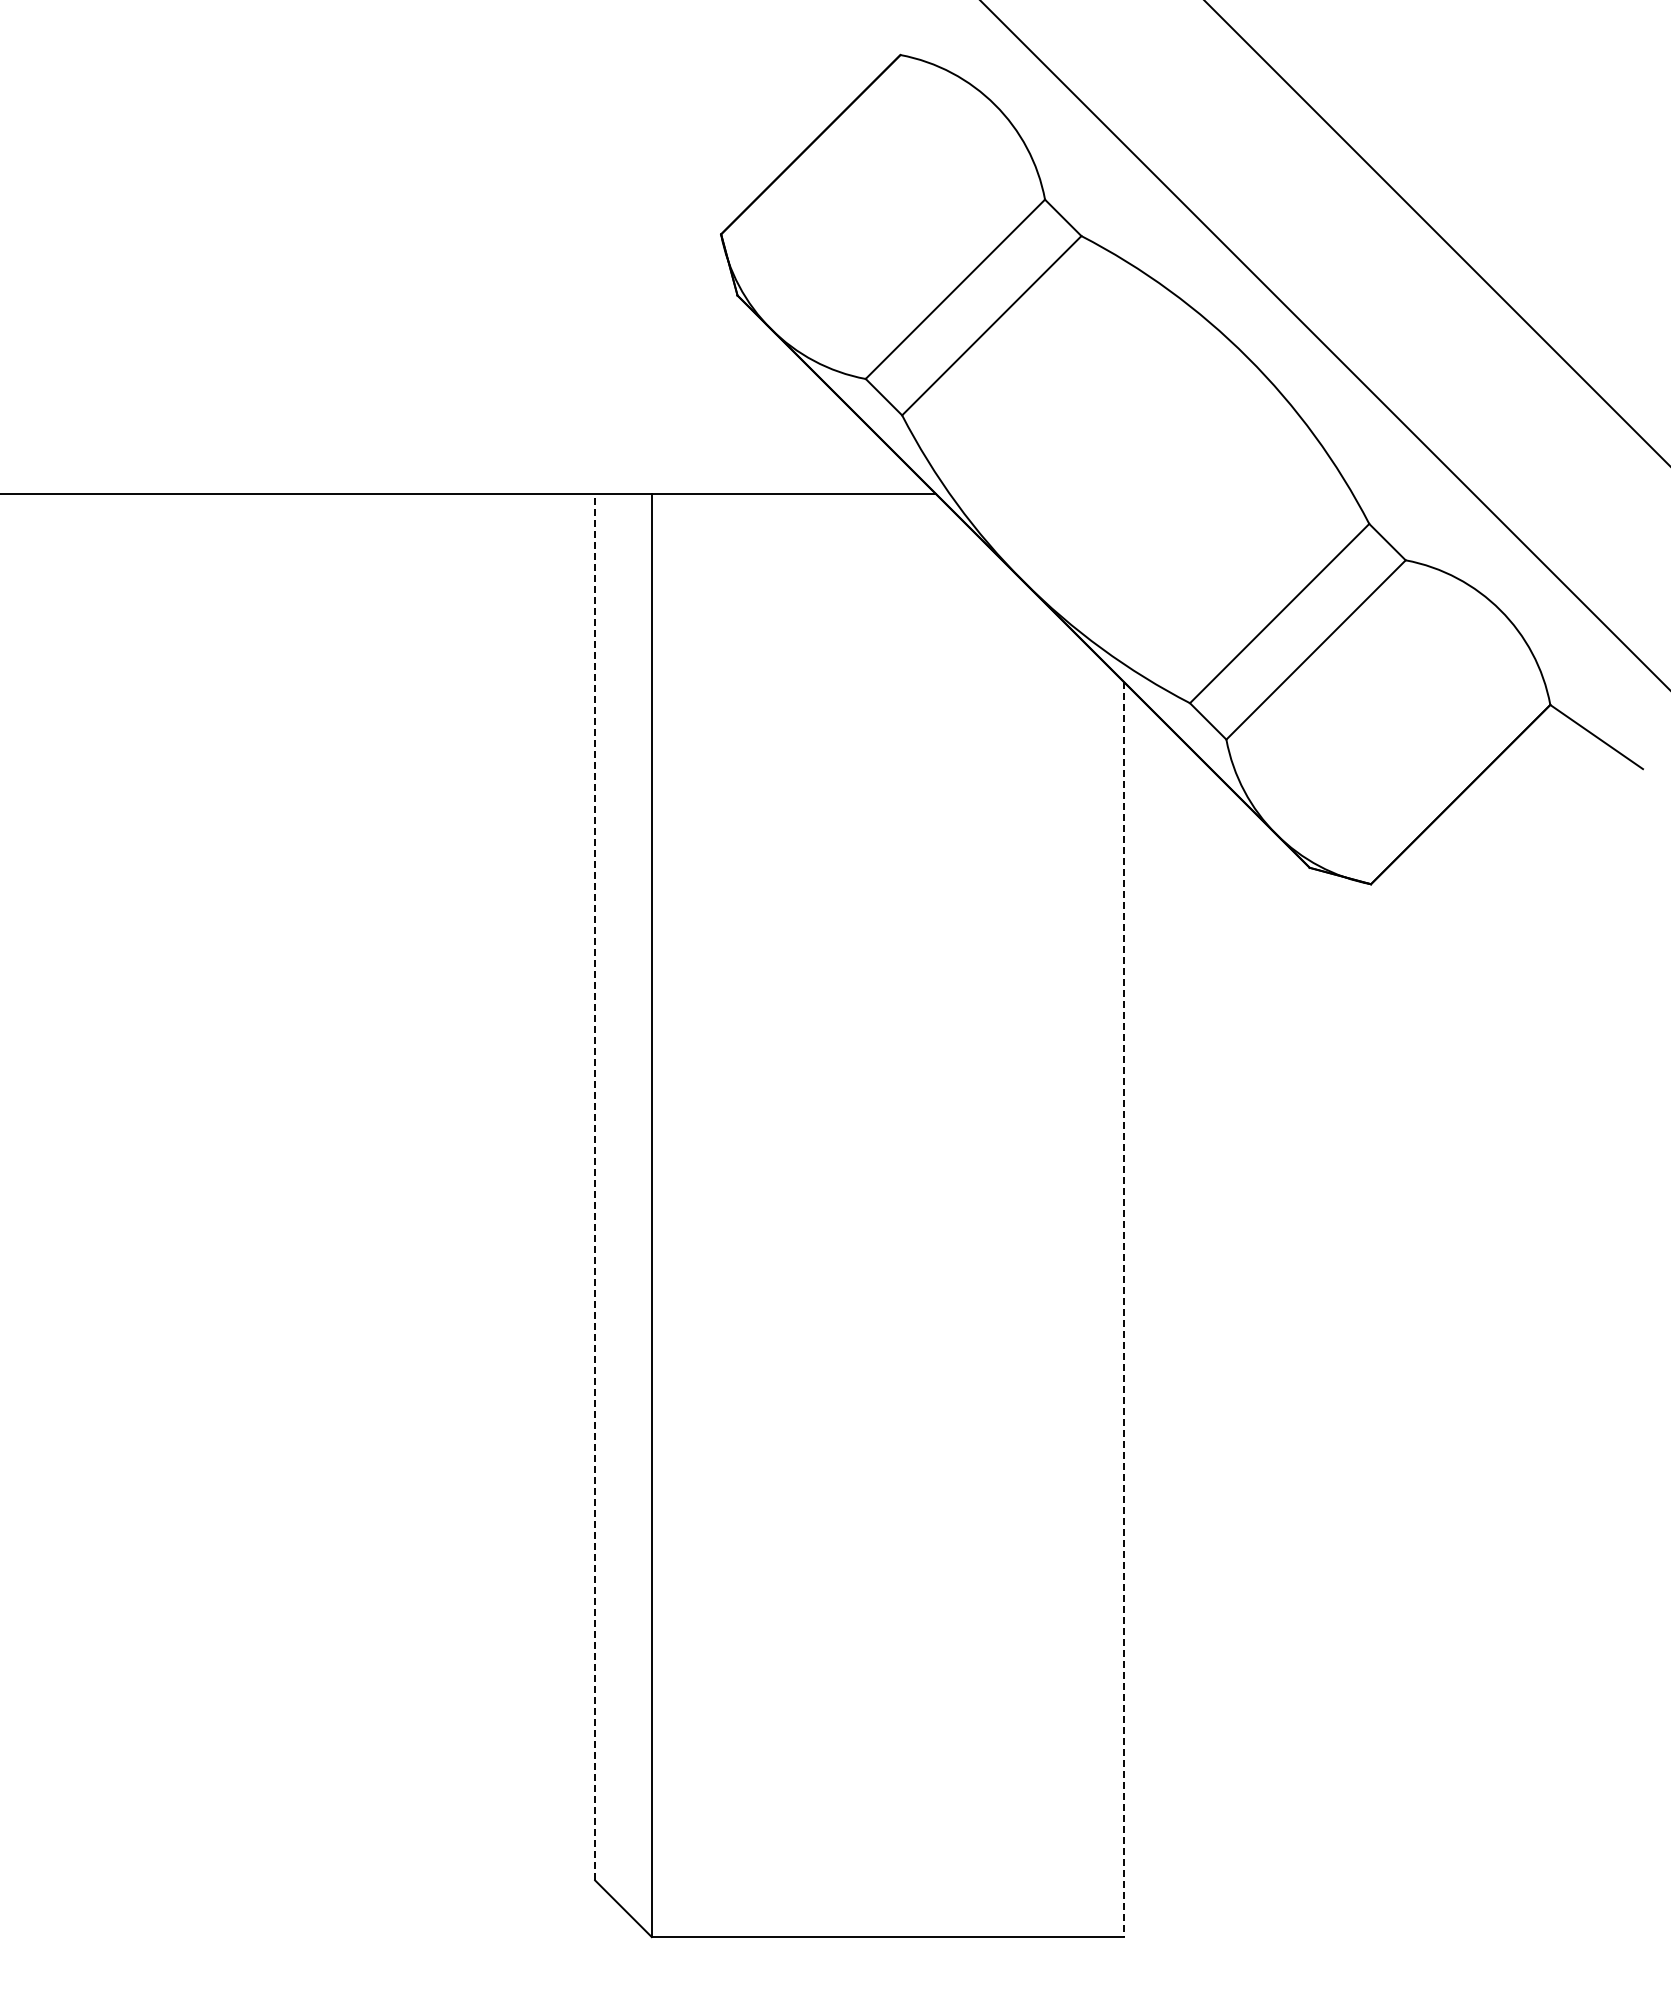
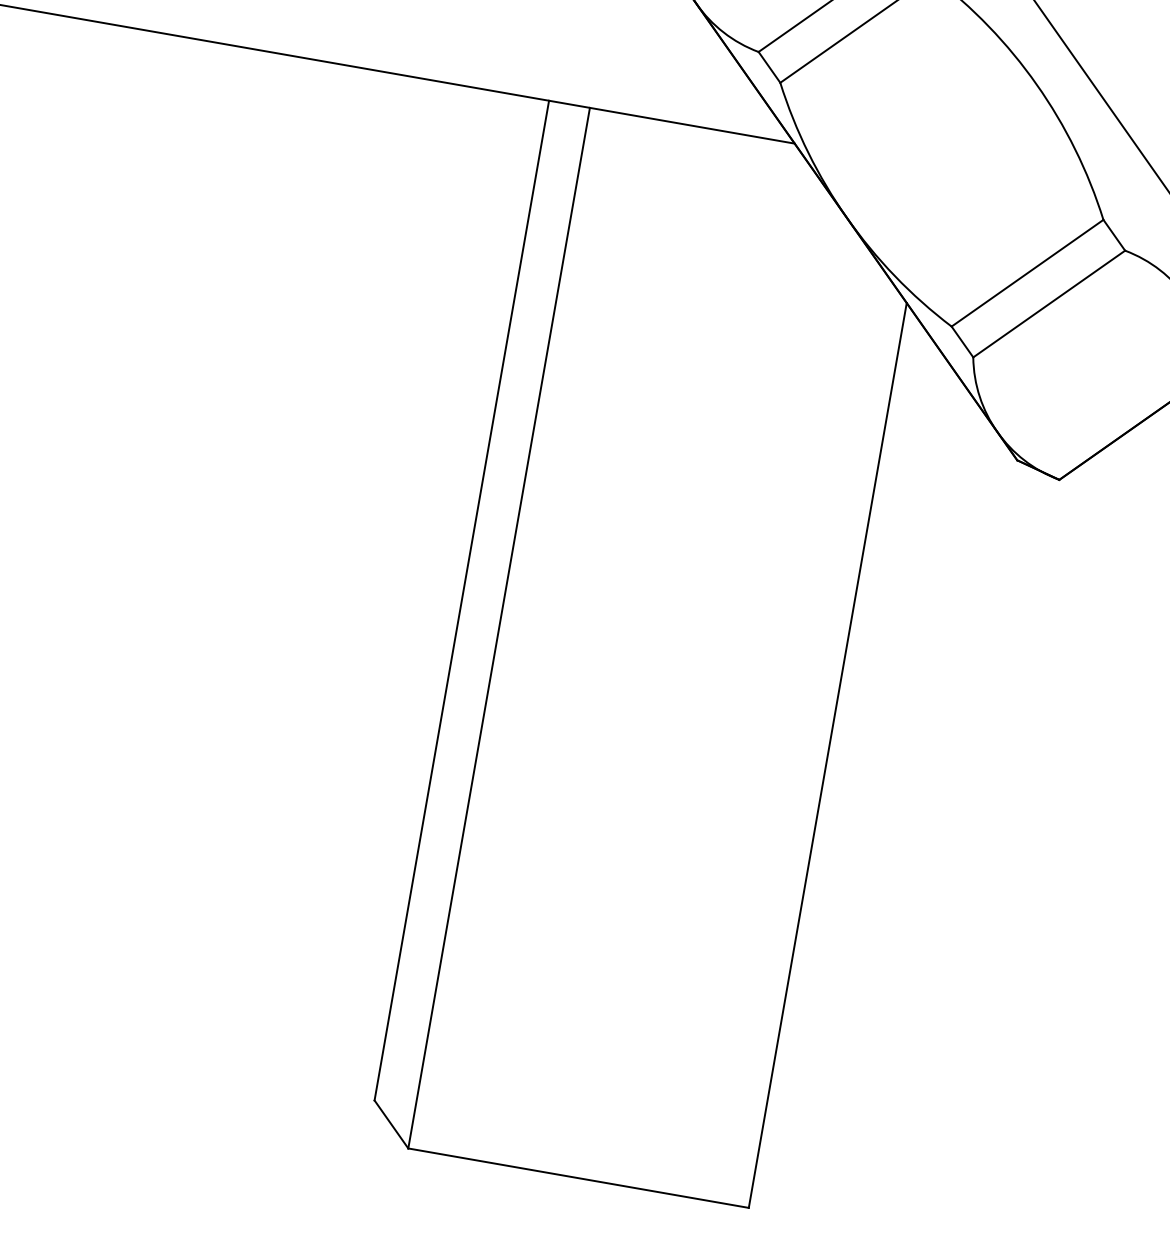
line: (595, 1186) -> (462, 600), dashed -> solid
line: (1124, 1309) -> (828, 755), dashed -> solid

